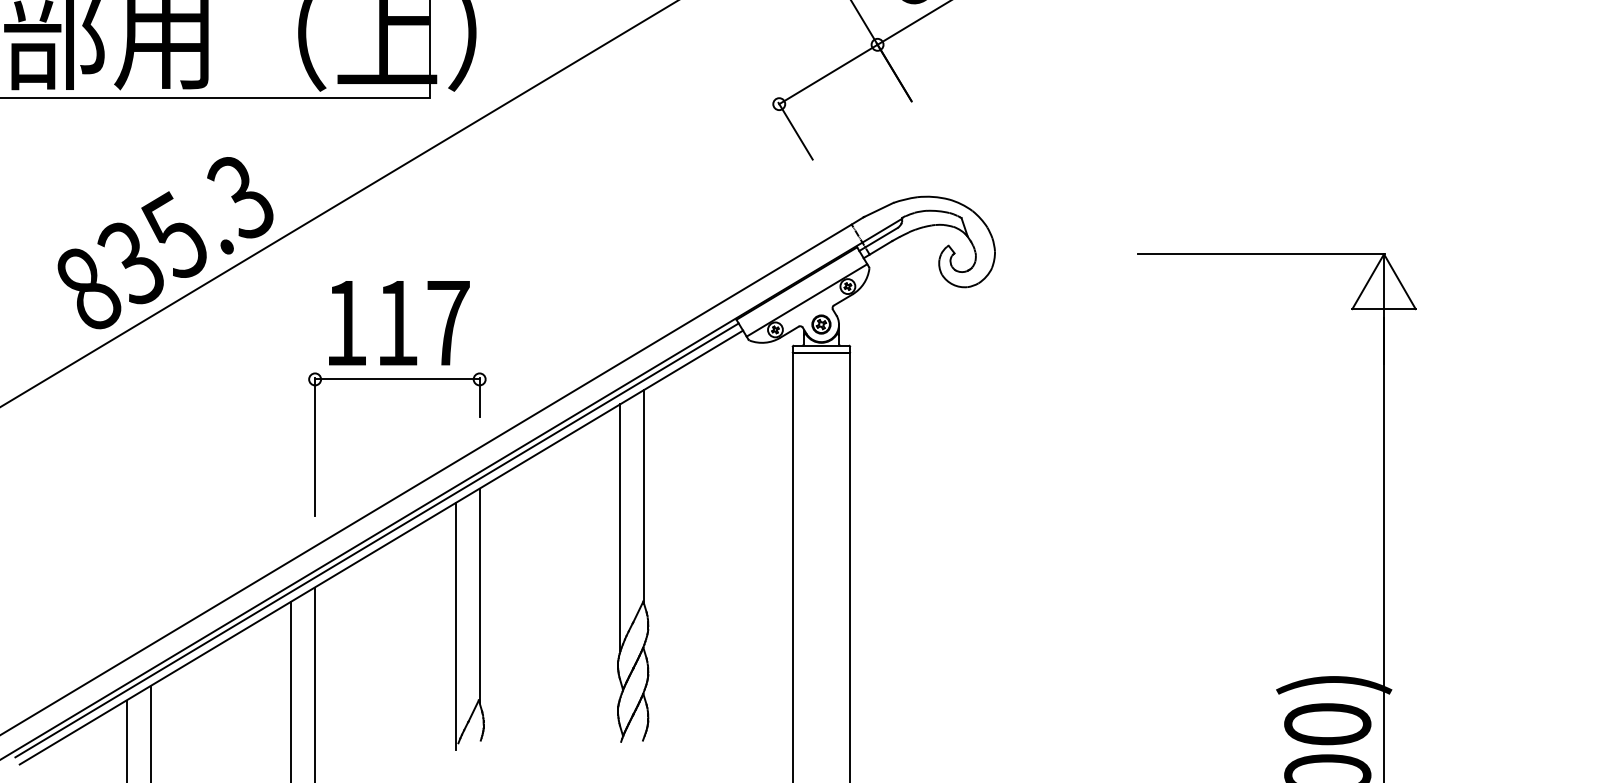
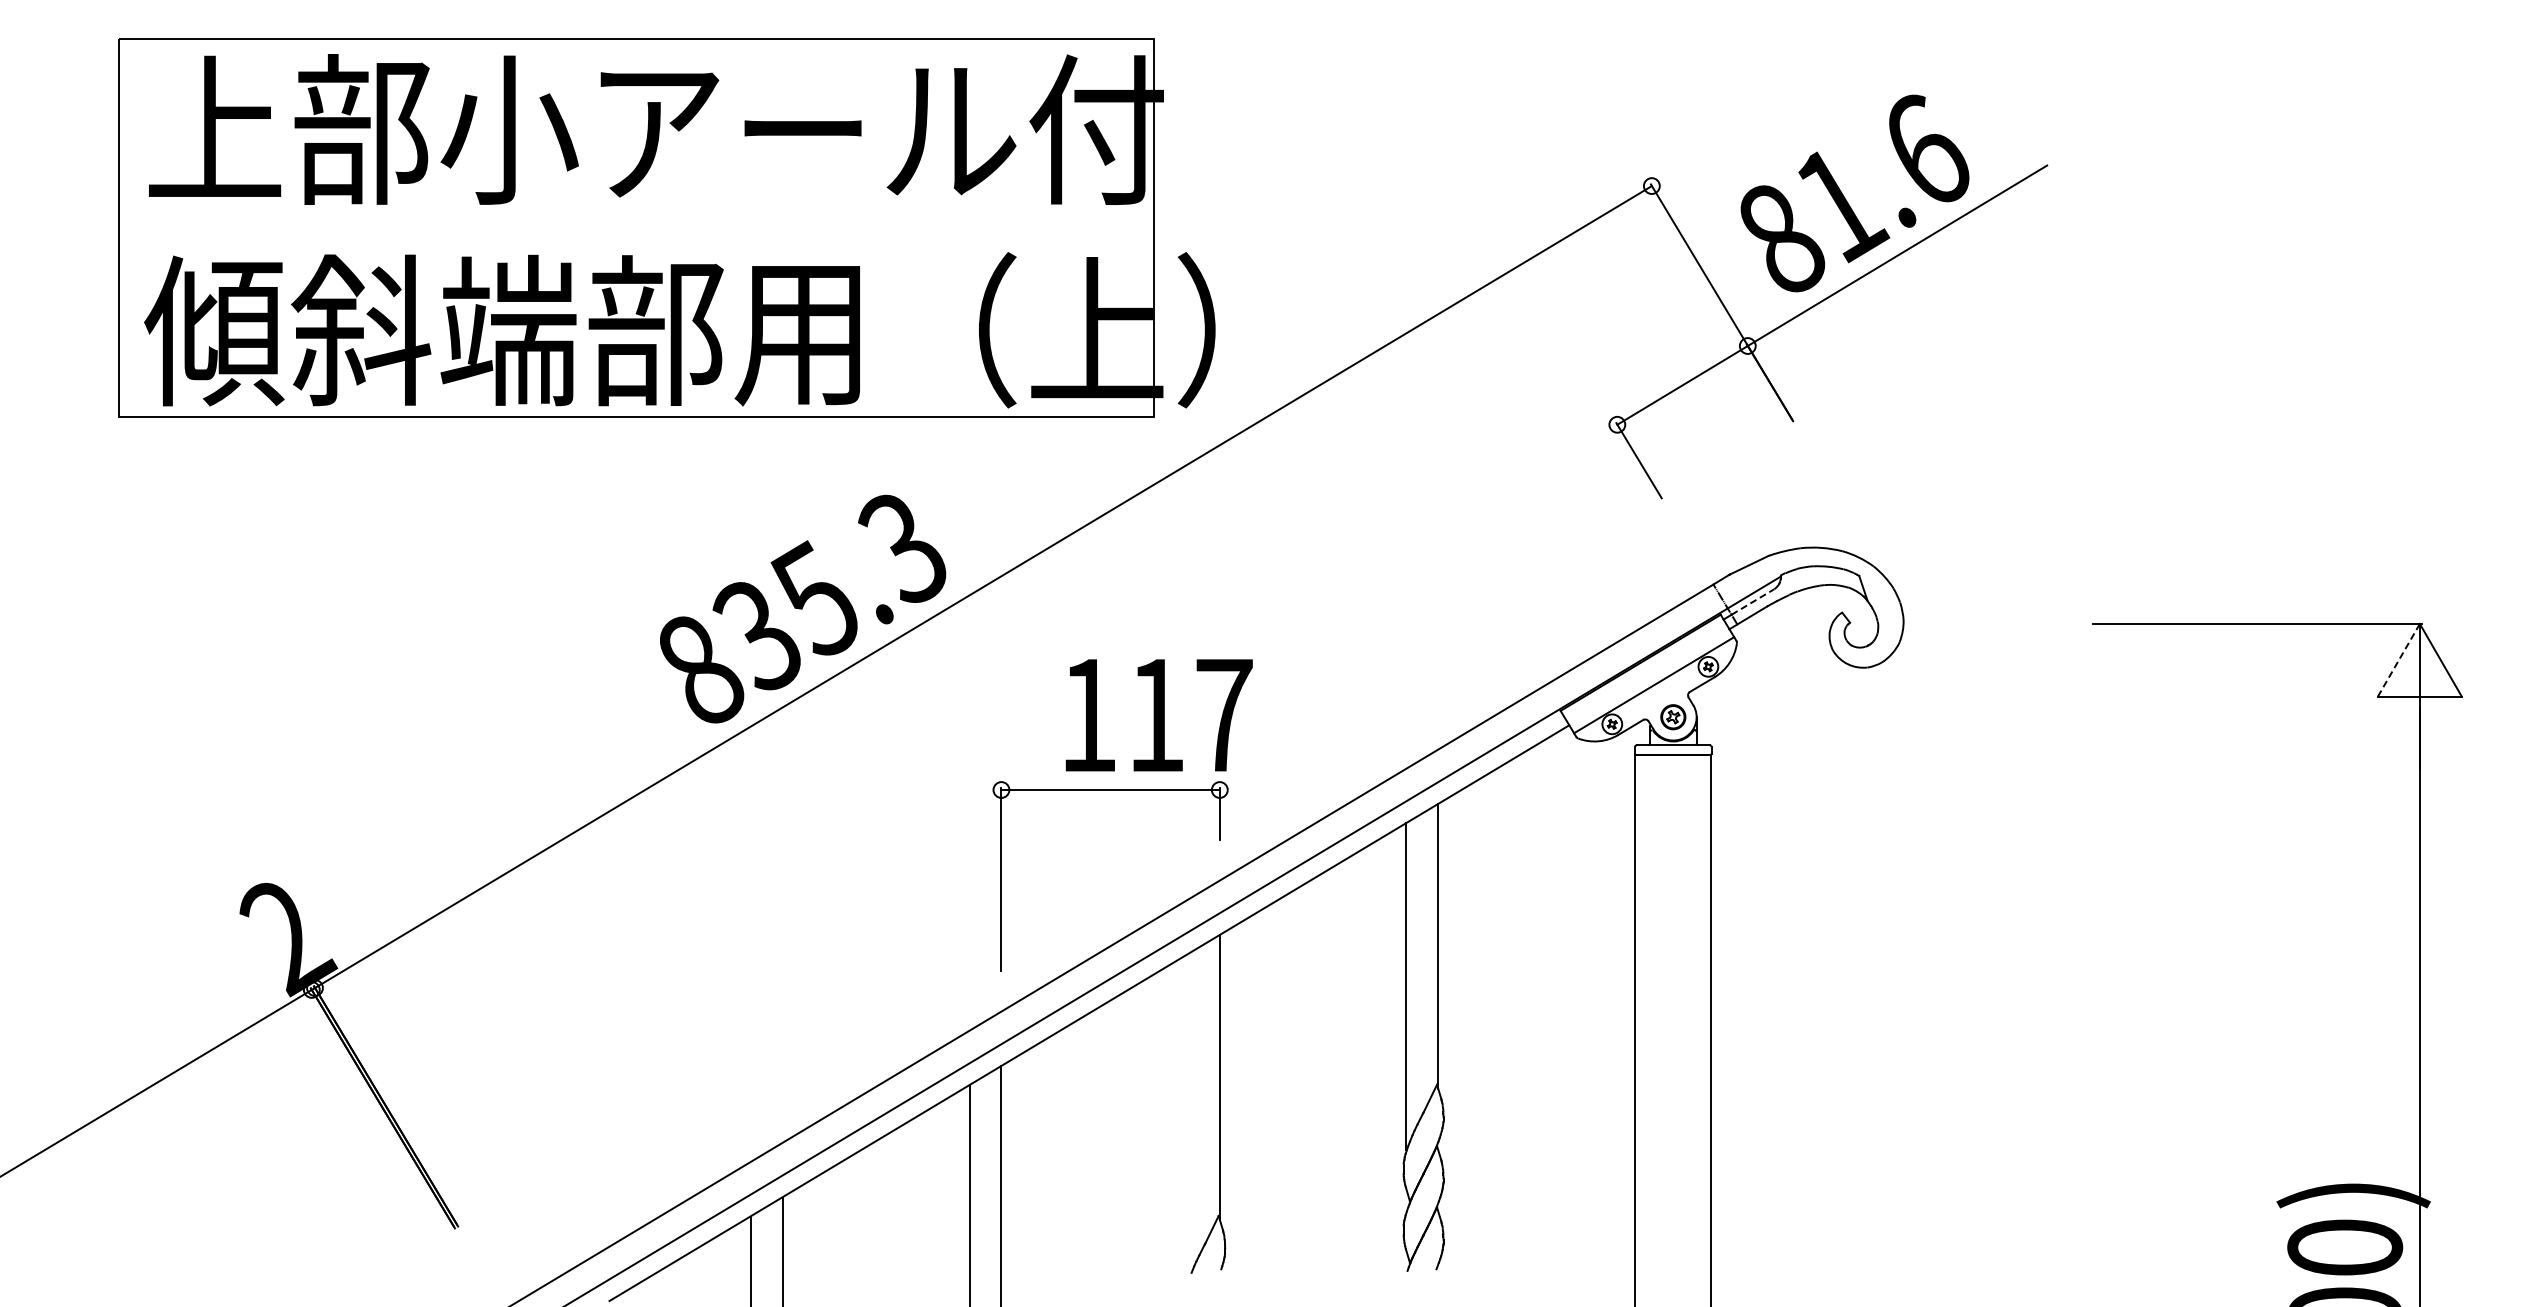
line: (881, 237) -> (1752, 601), solid -> dashed
line: (1367, 281) -> (2398, 660), solid -> dashed
text: (398, 323) -> (1158, 715), moved
line: (376, 540) -> (1083, 1003), removed
line: (456, 626) -> (1188, 1117), removed

